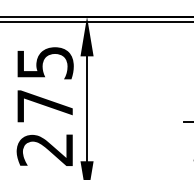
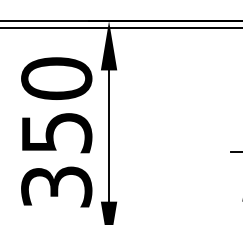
text: (44, 105) -> (55, 131), 275 -> 350

